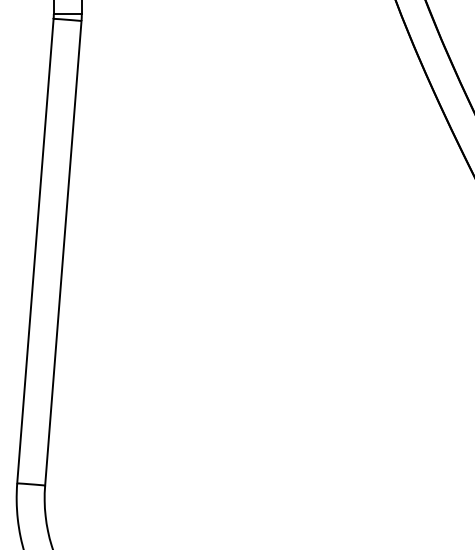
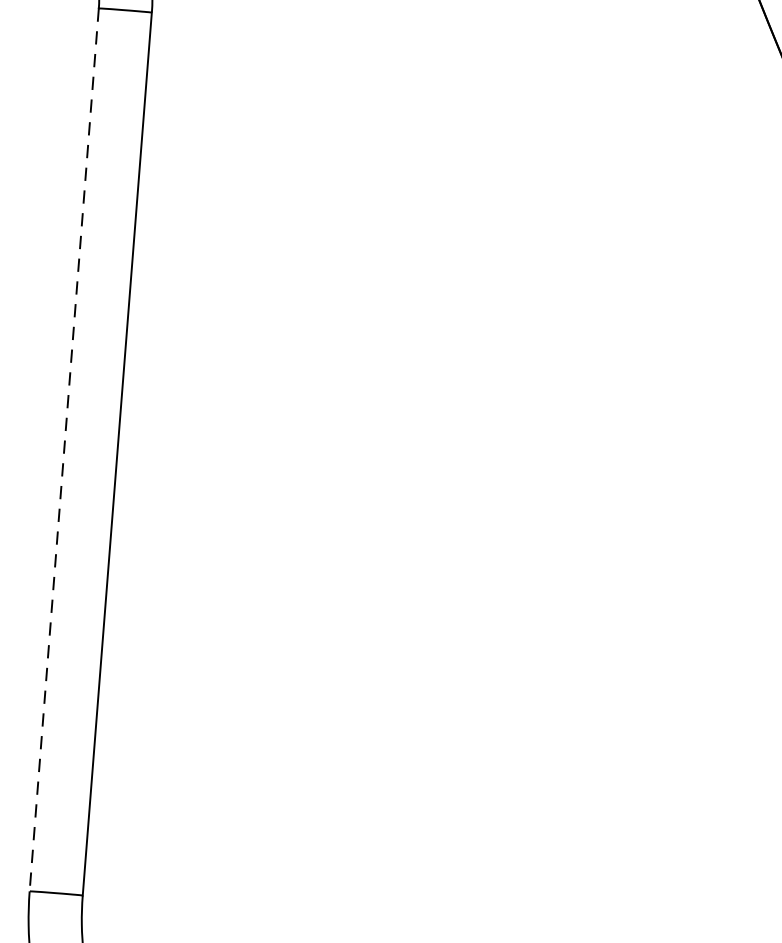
line: (35, 251) -> (64, 450), solid -> dashed

